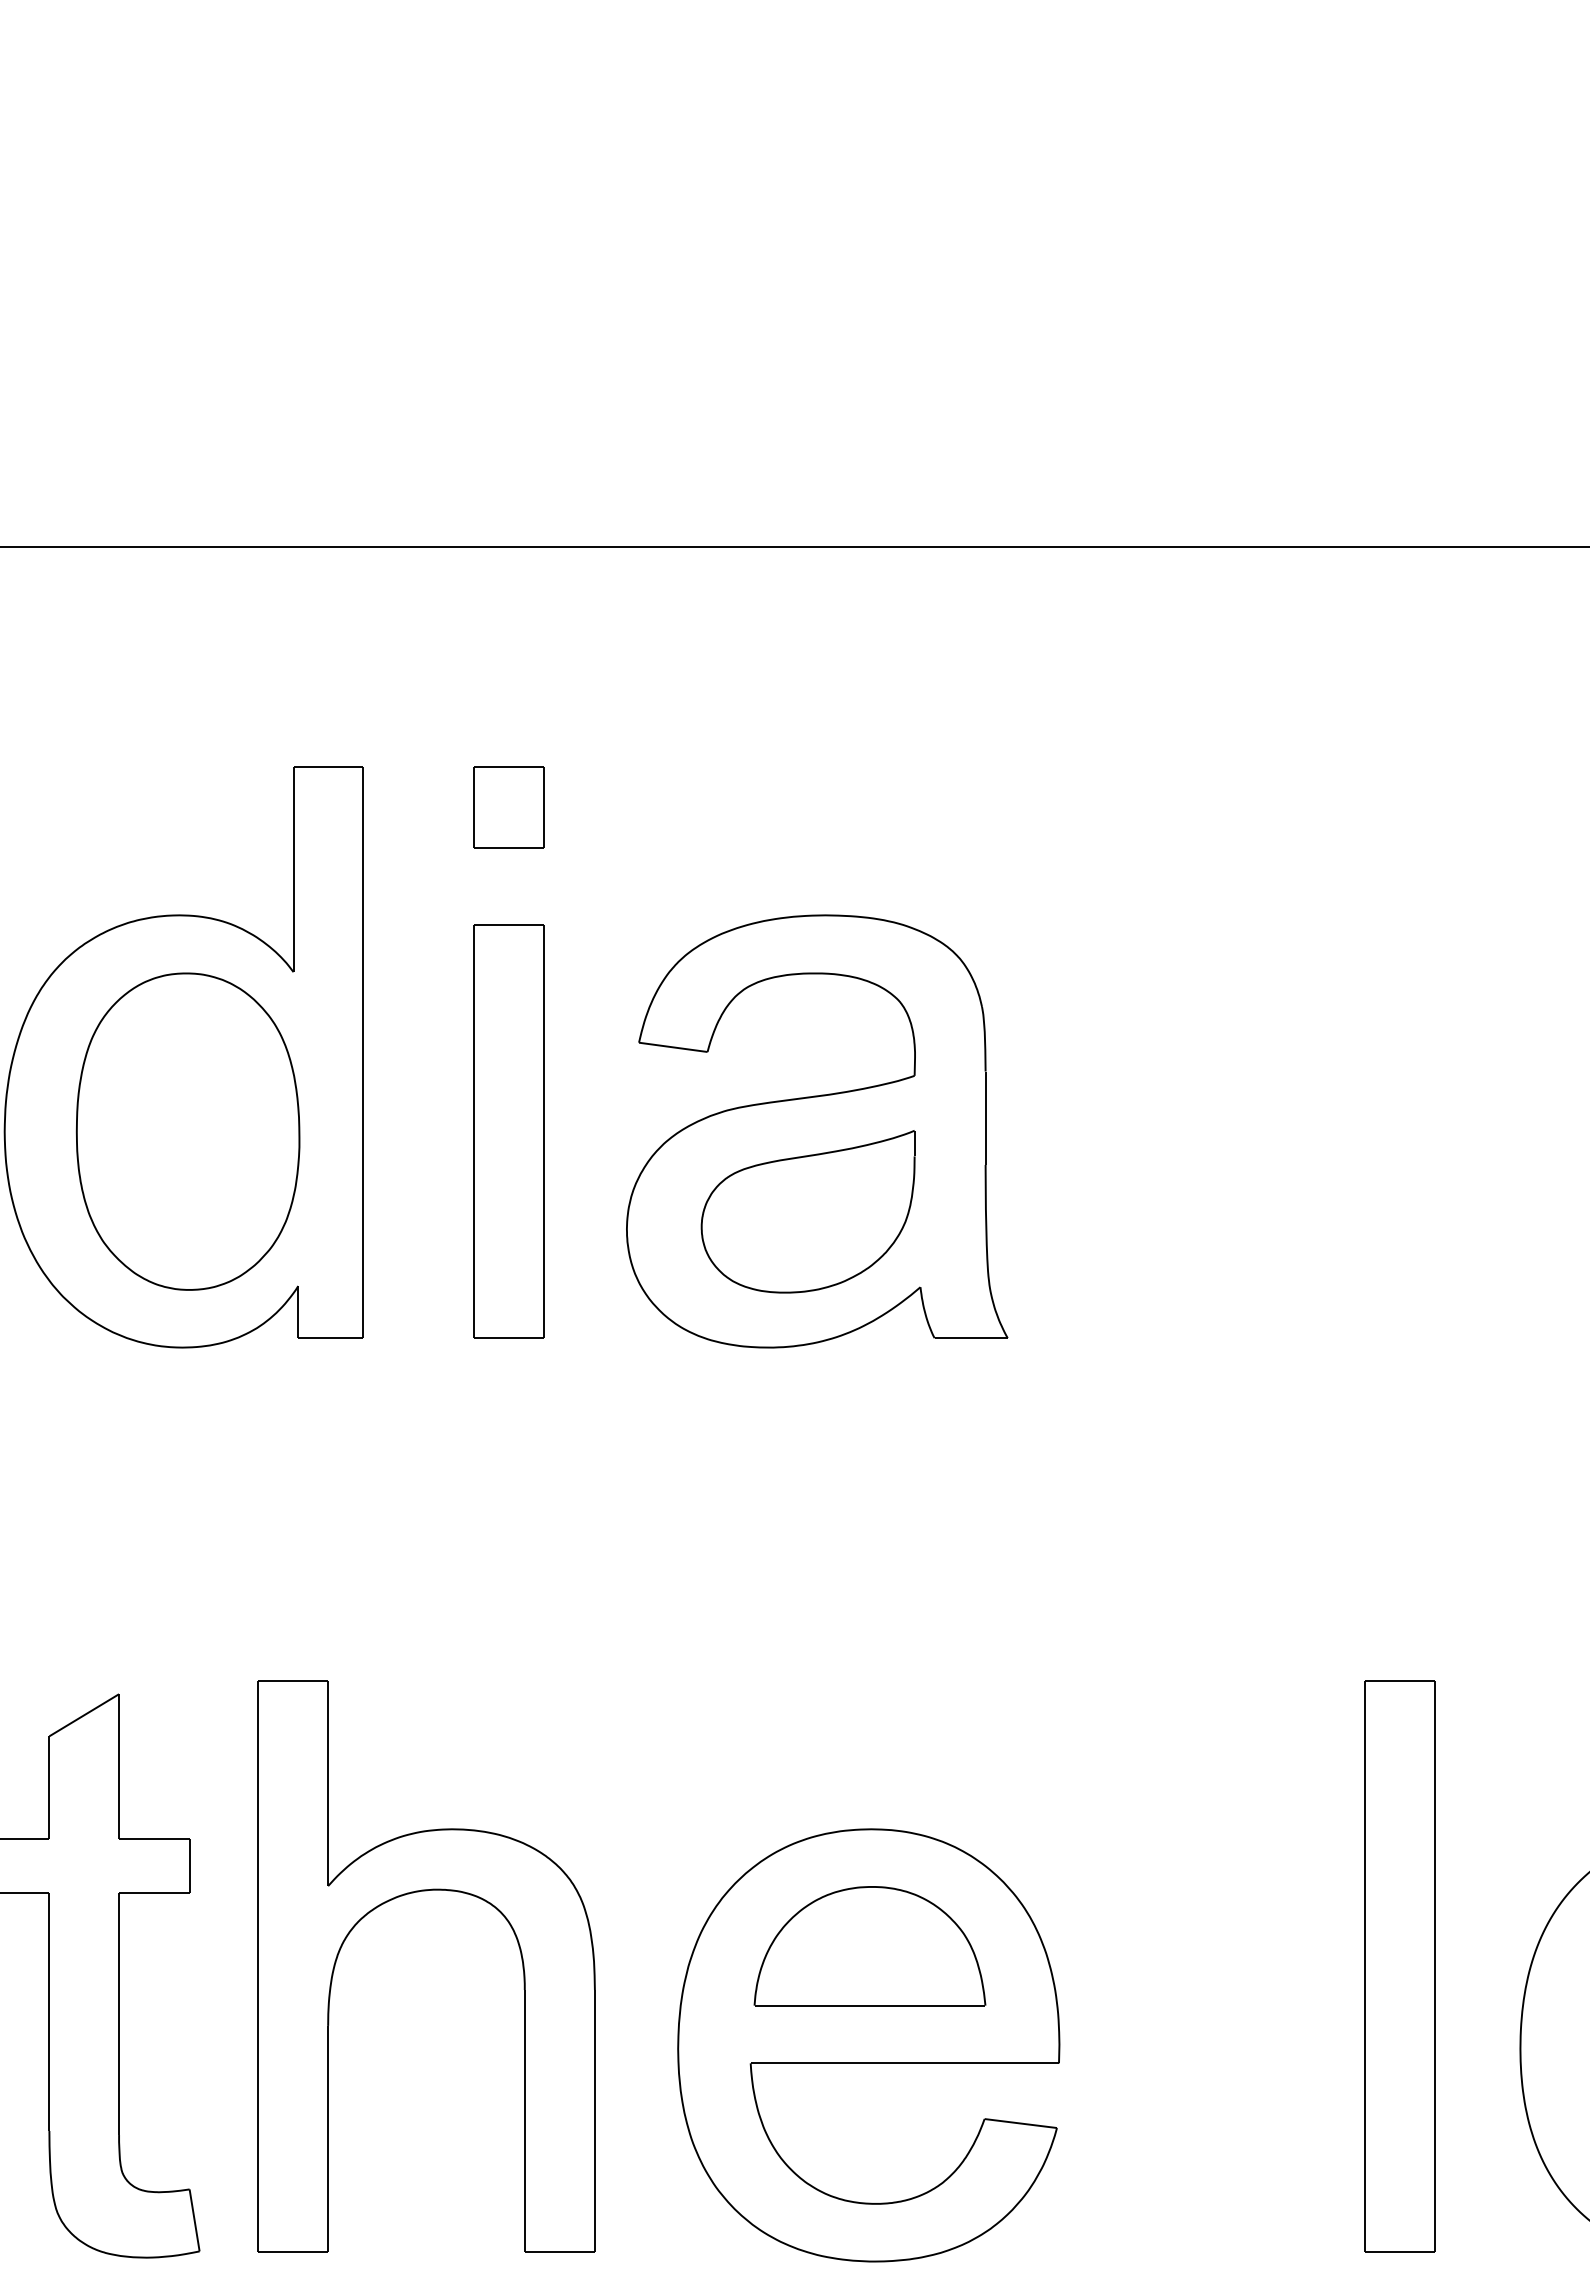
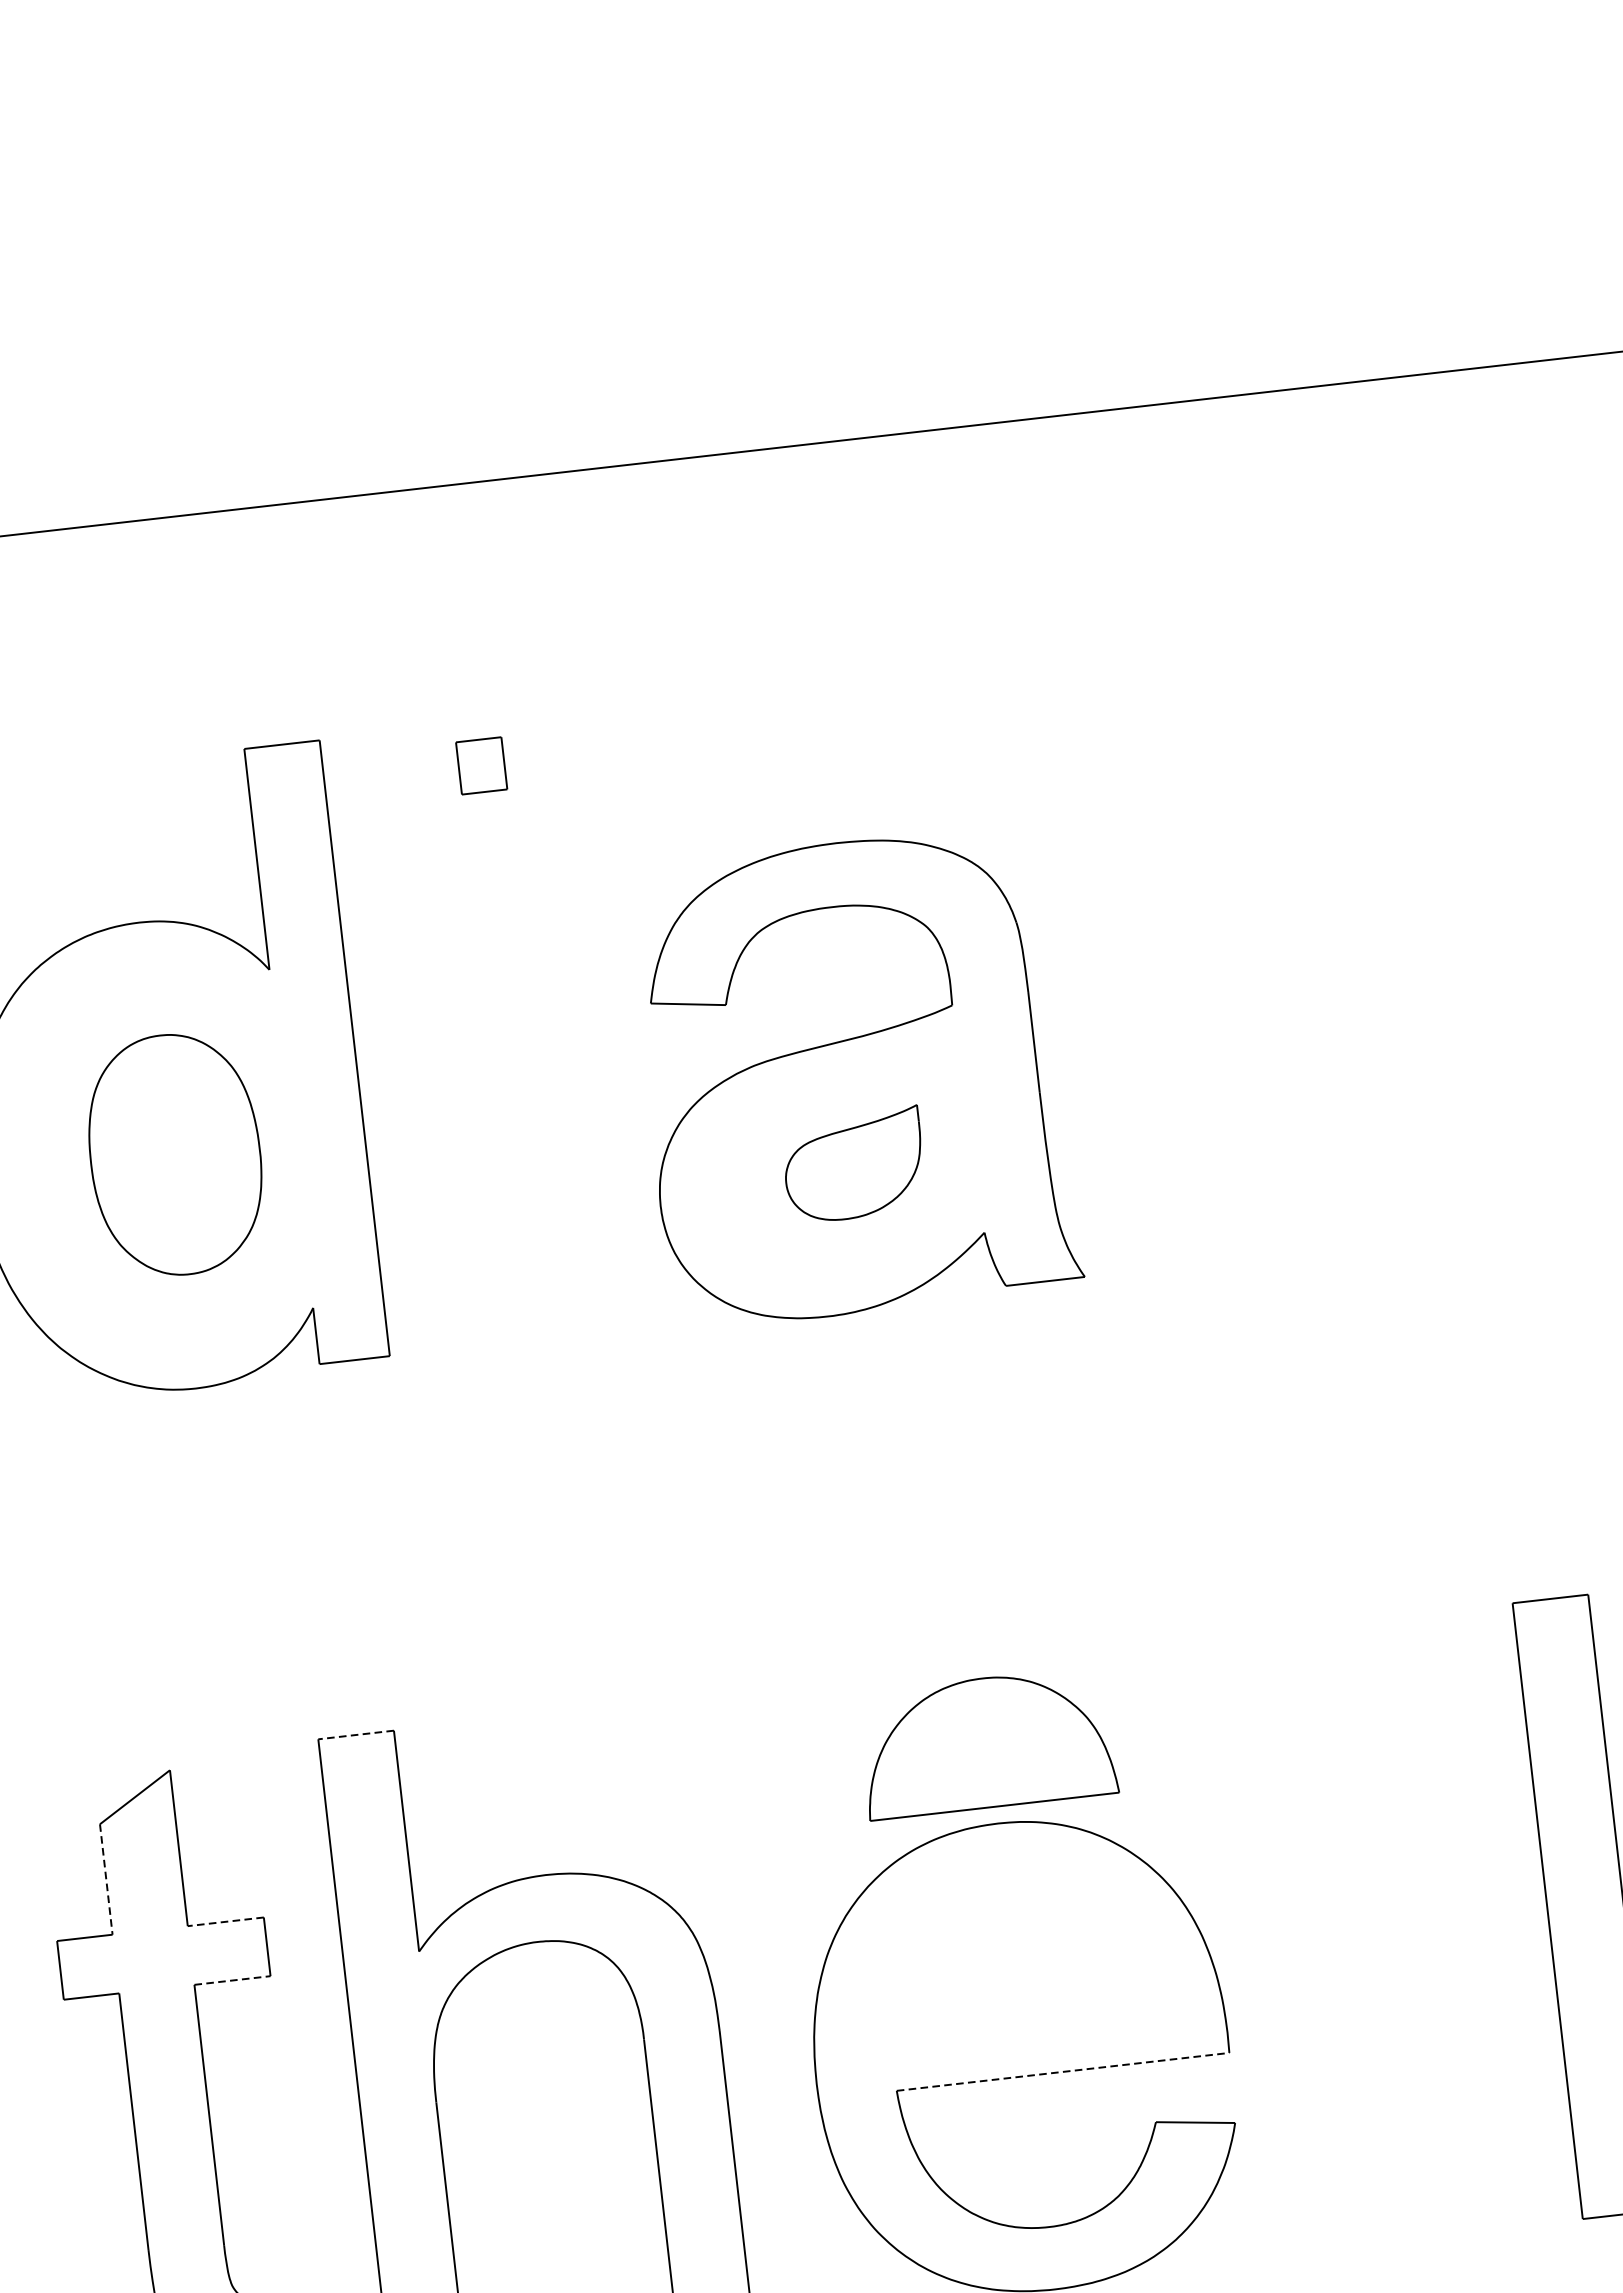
part: (508, 807) -> (481, 765), size x0.6
part: (187, 1131) -> (174, 1154), size x0.7
part: (508, 1131) -> (520, 1115), removed
part: (807, 1211) -> (853, 1164), size x0.6
line: (292, 1681) -> (355, 1735), solid -> dashed
line: (49, 1788) -> (106, 1880), solid -> dashed
line: (153, 1838) -> (224, 1921), solid -> dashed
line: (154, 1893) -> (232, 1980), solid -> dashed
part: (869, 1946) -> (986, 1743), moved
line: (905, 2063) -> (1063, 2071), solid -> dashed

